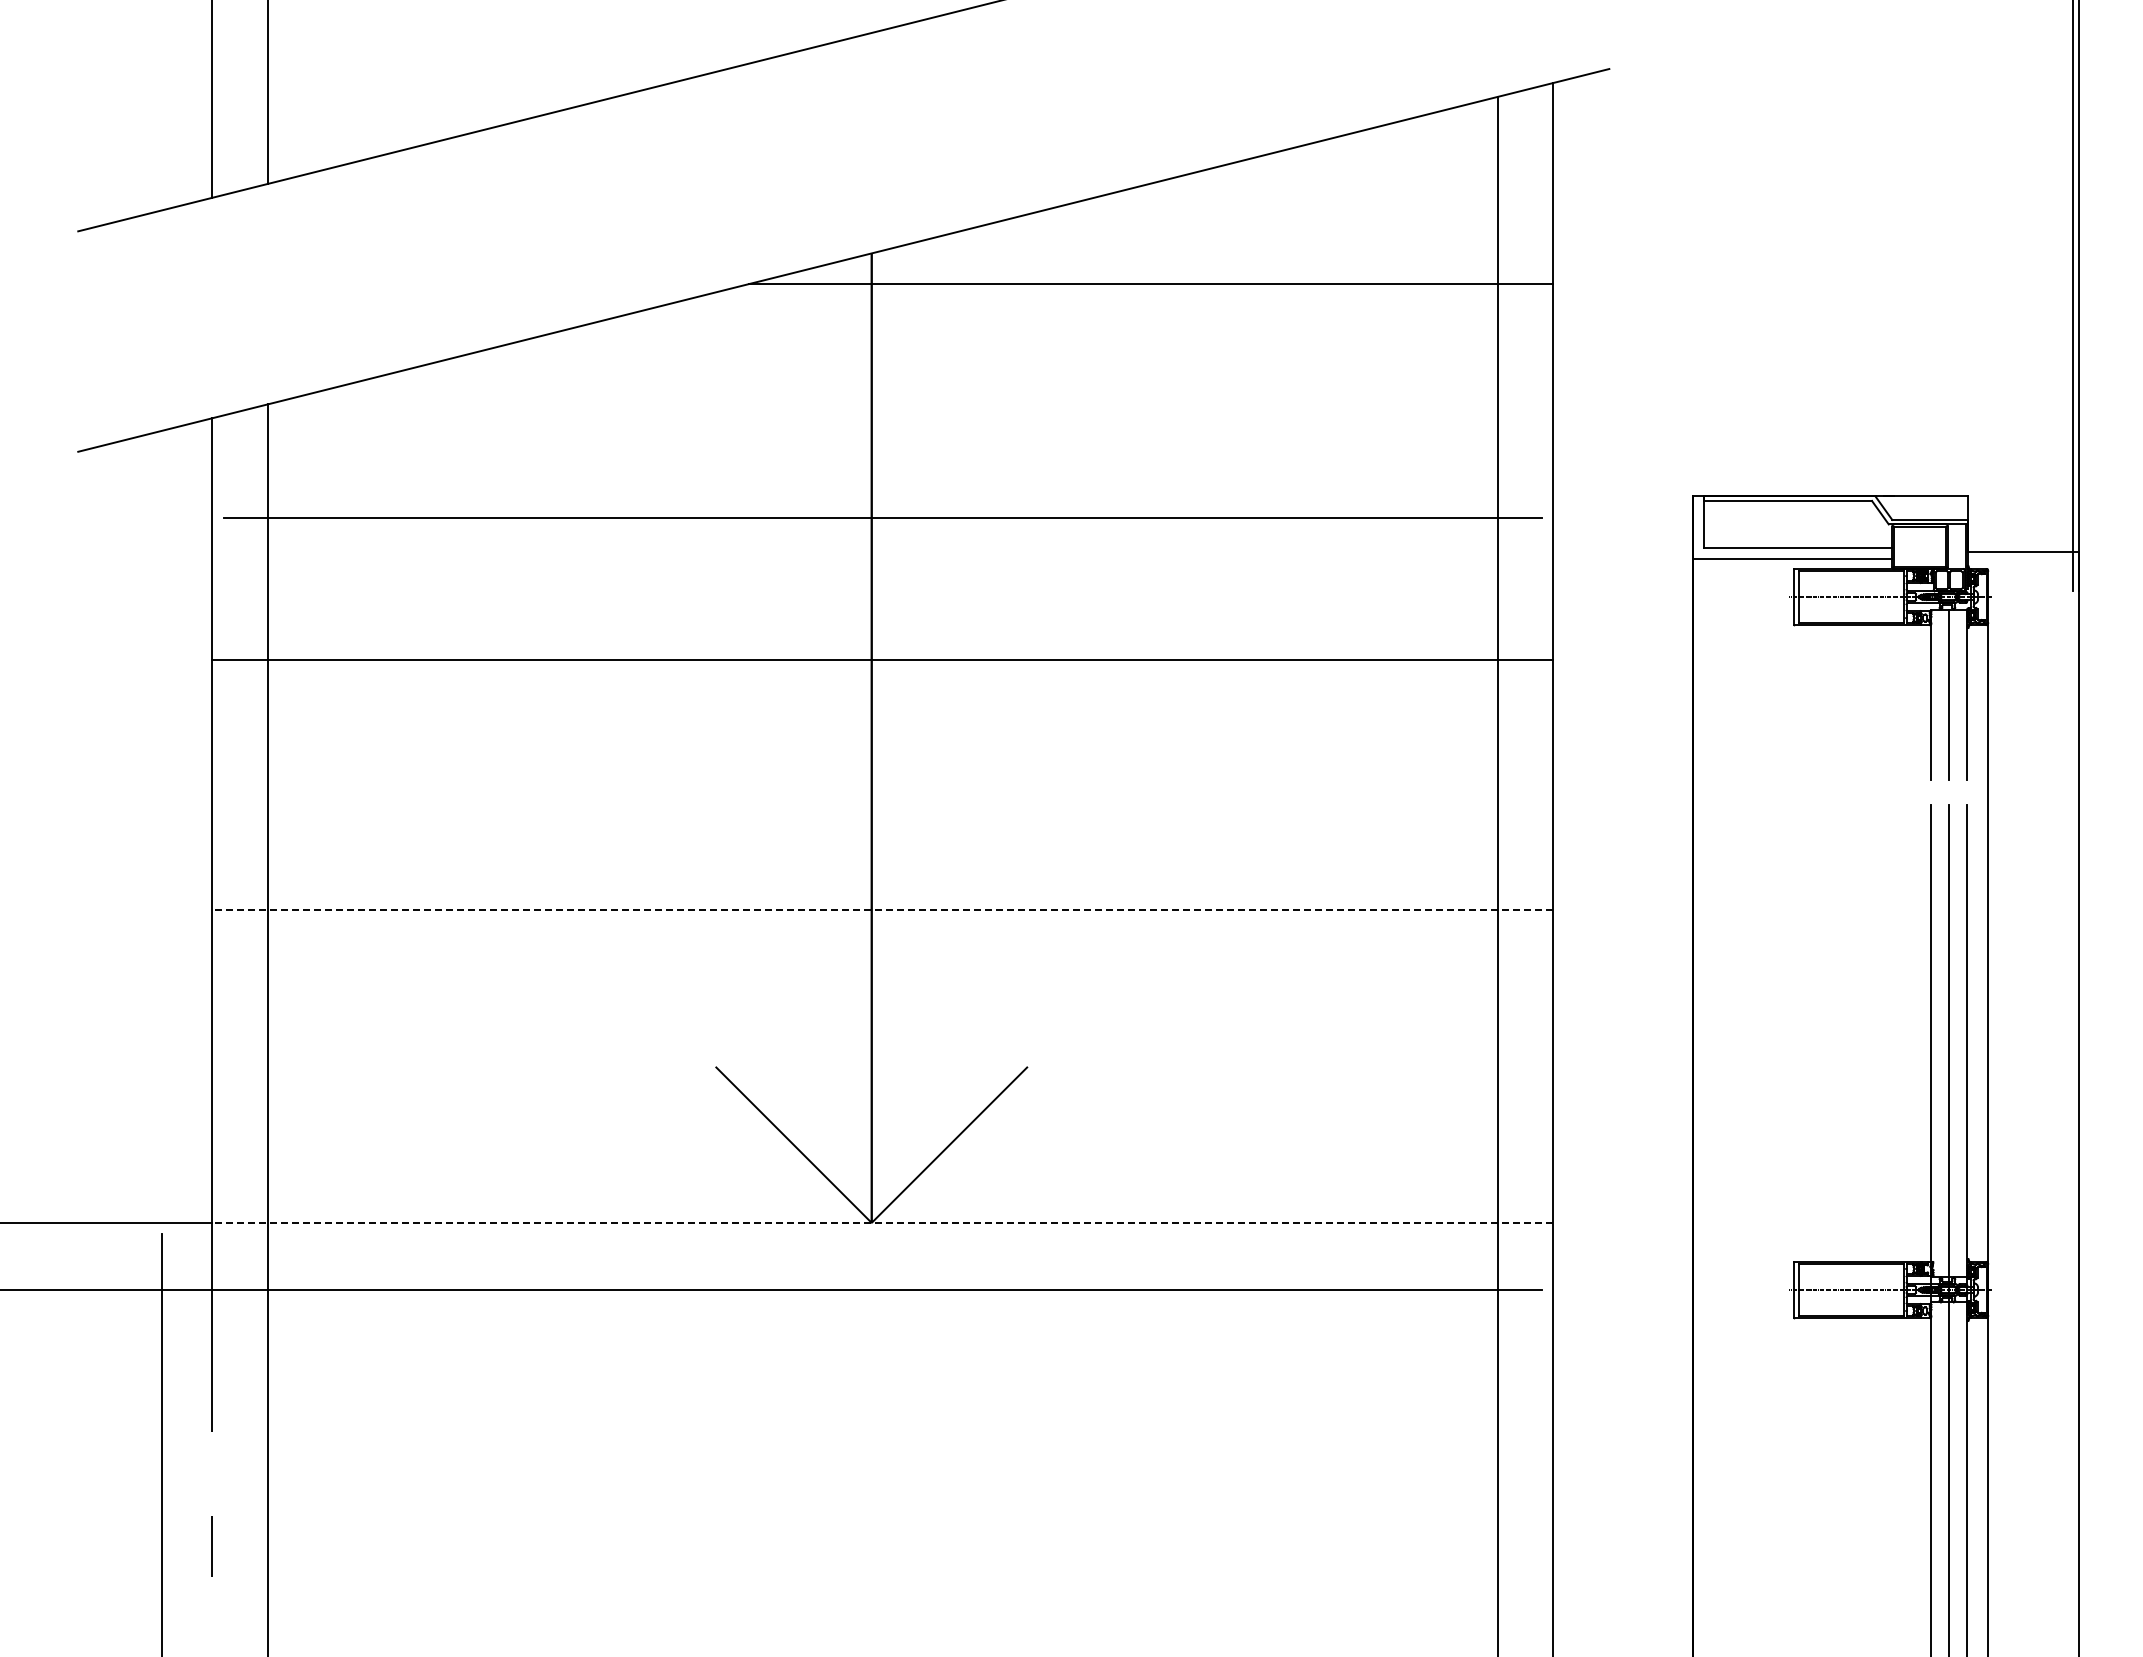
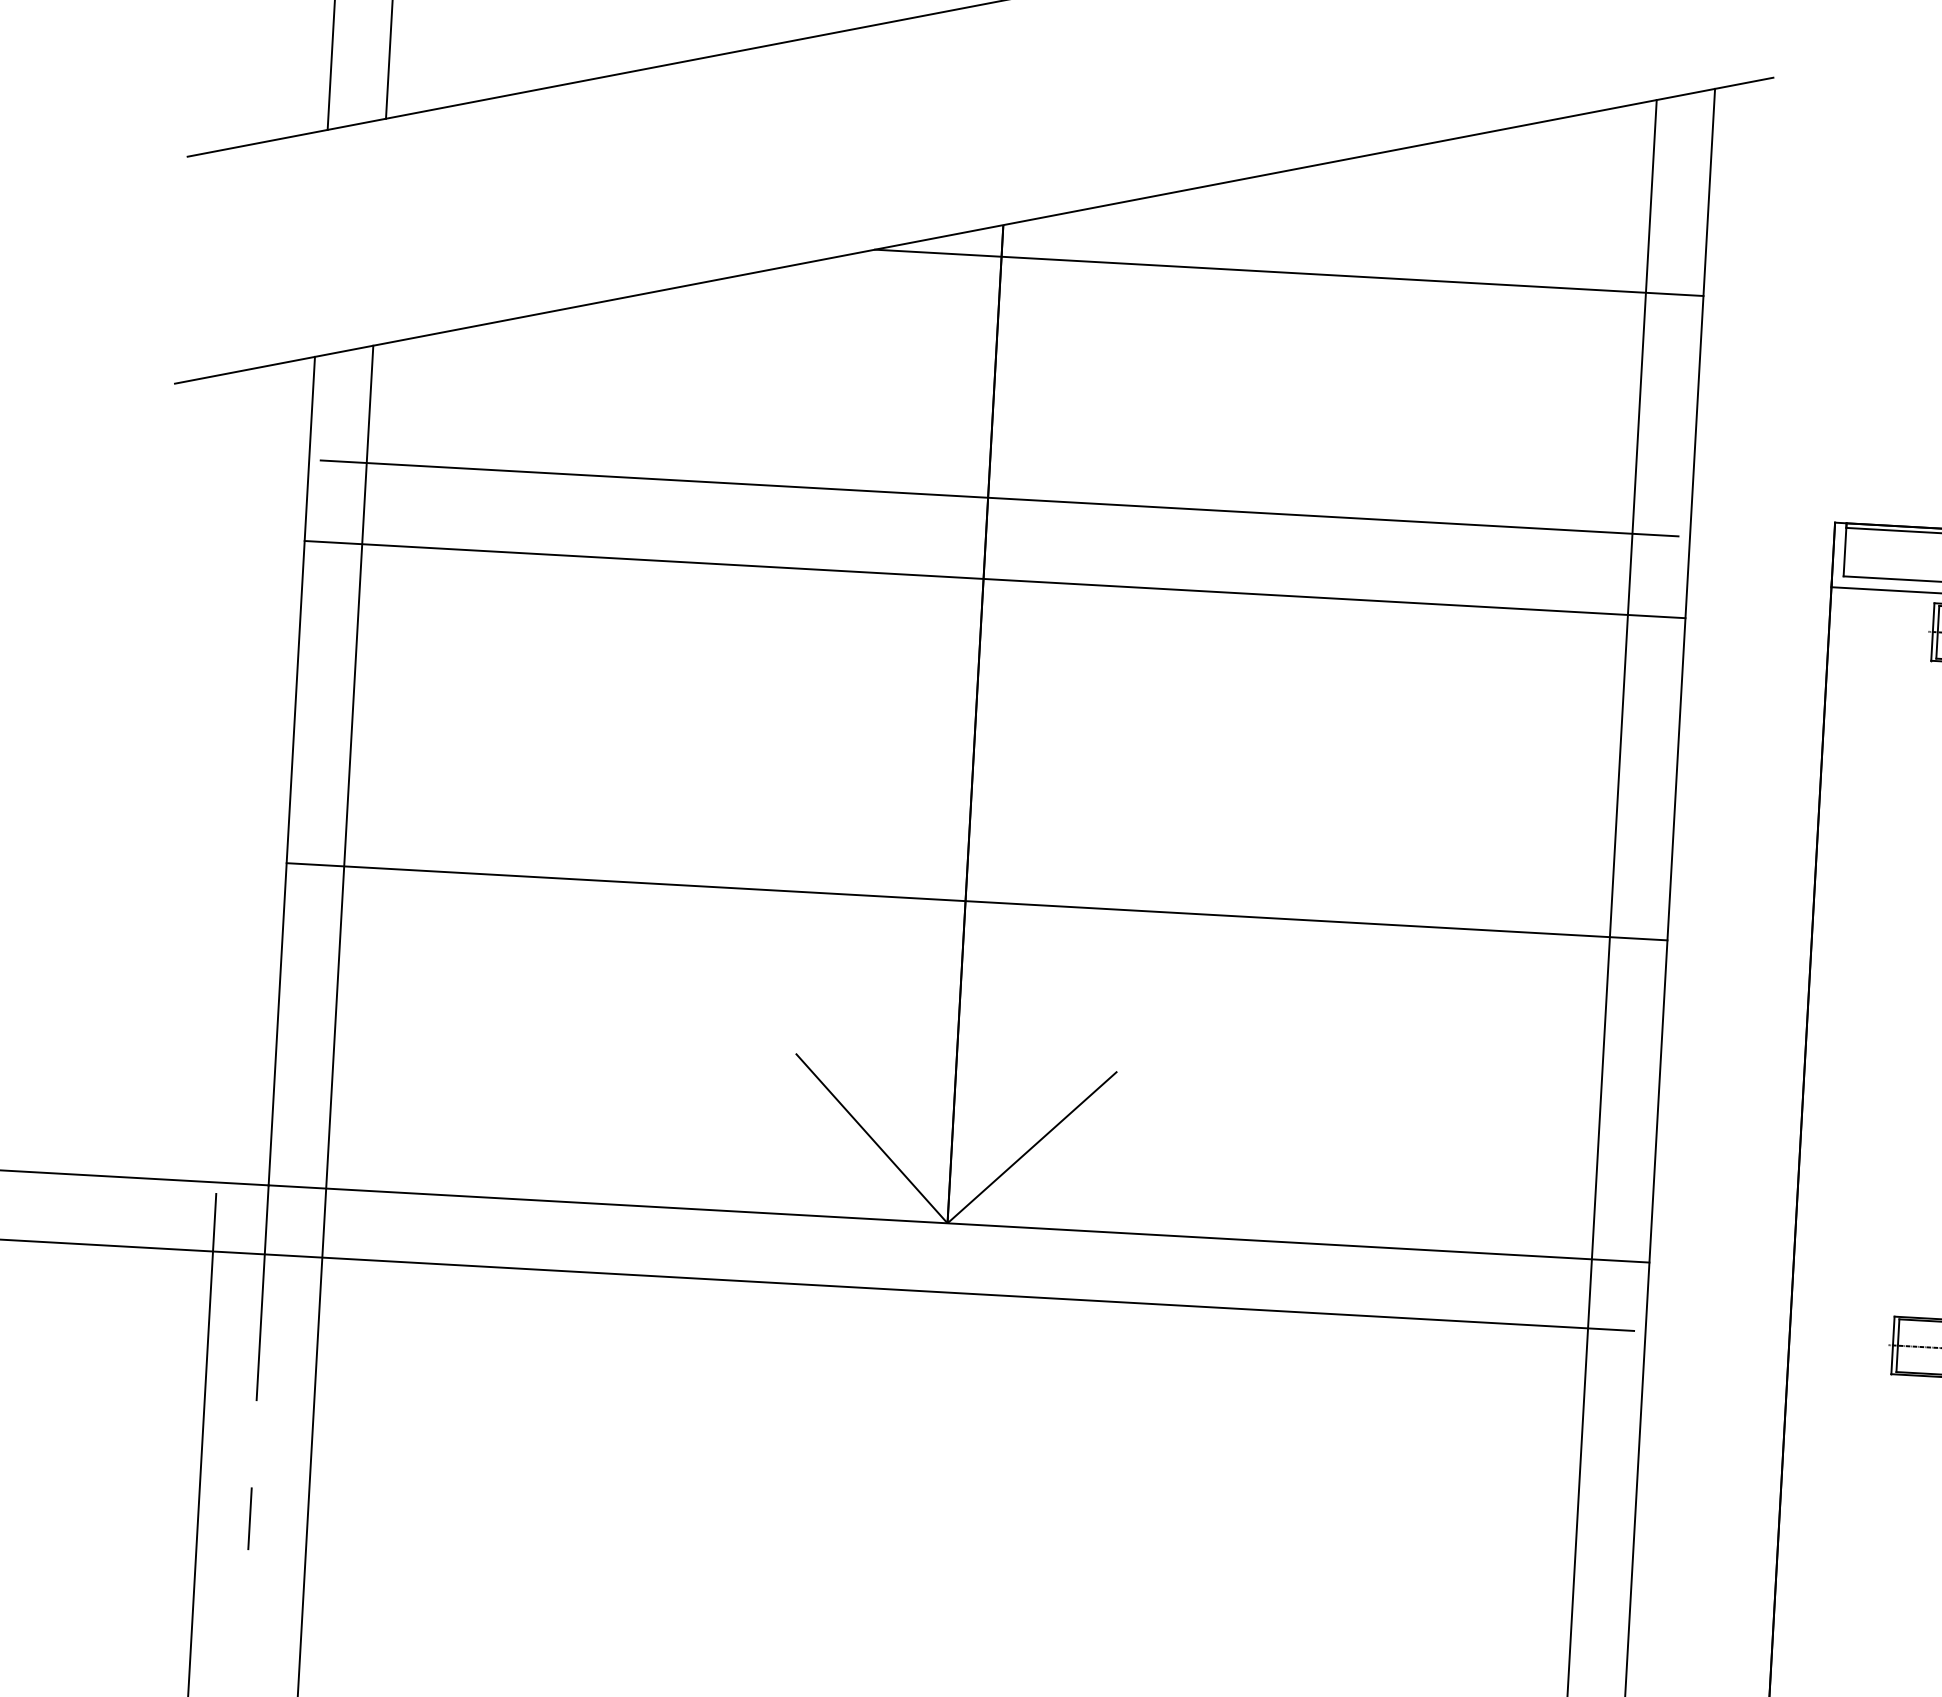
line: (882, 660) -> (994, 580), moved
line: (882, 910) -> (976, 902), dashed -> solid
line: (882, 1222) -> (958, 1223), dashed -> solid

